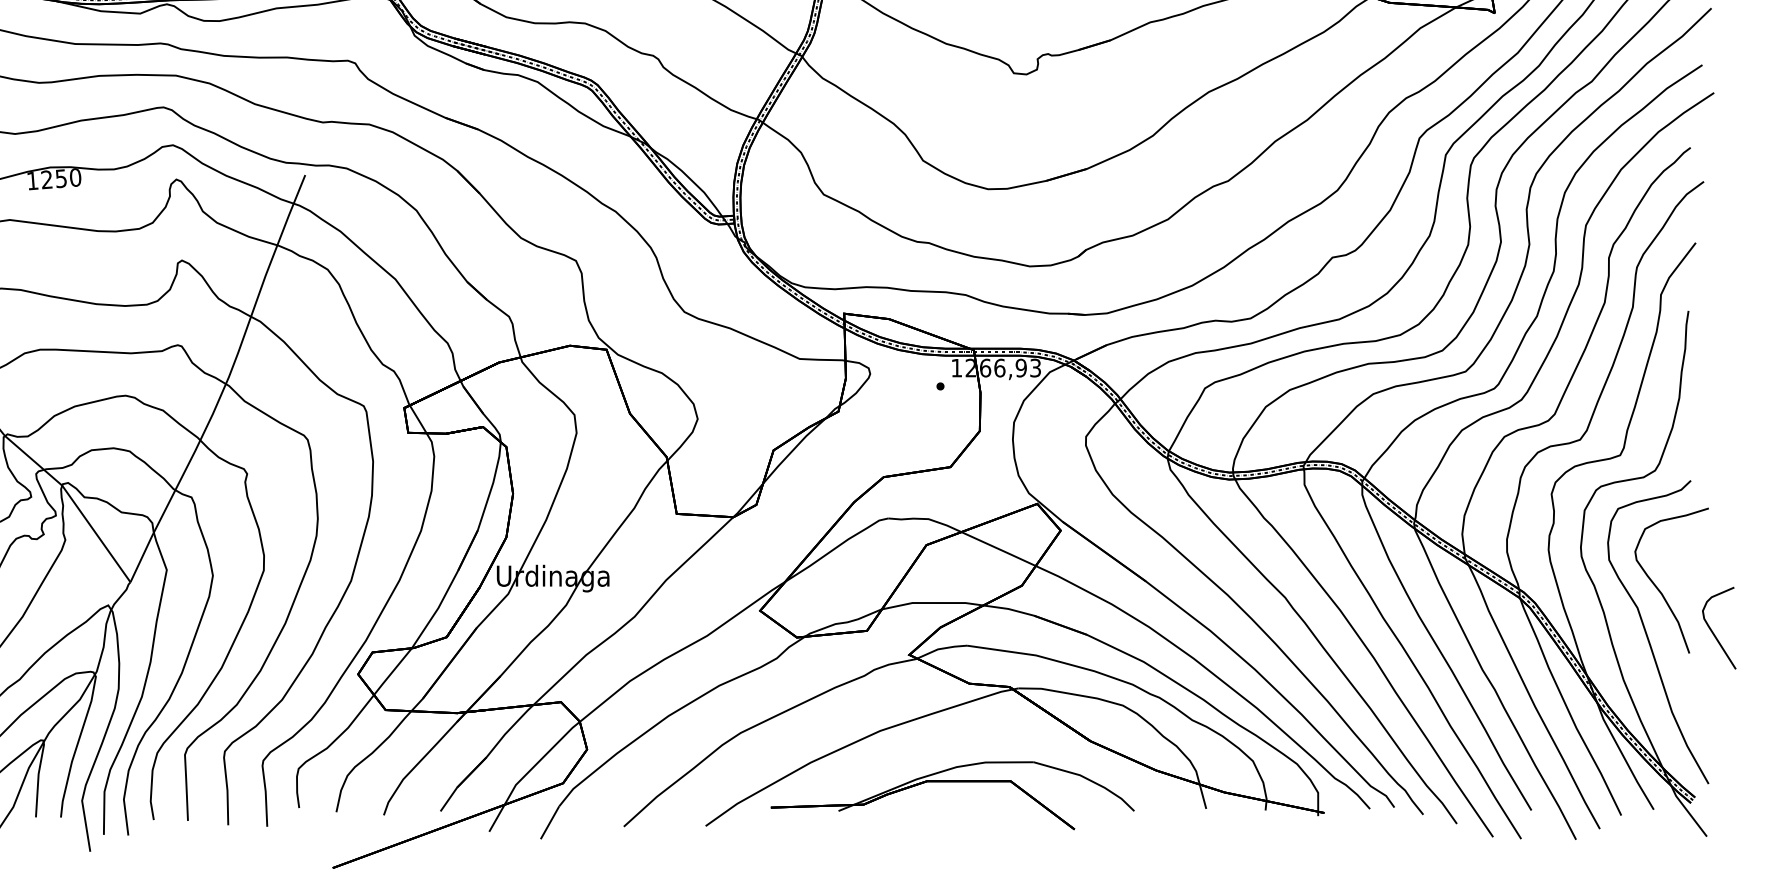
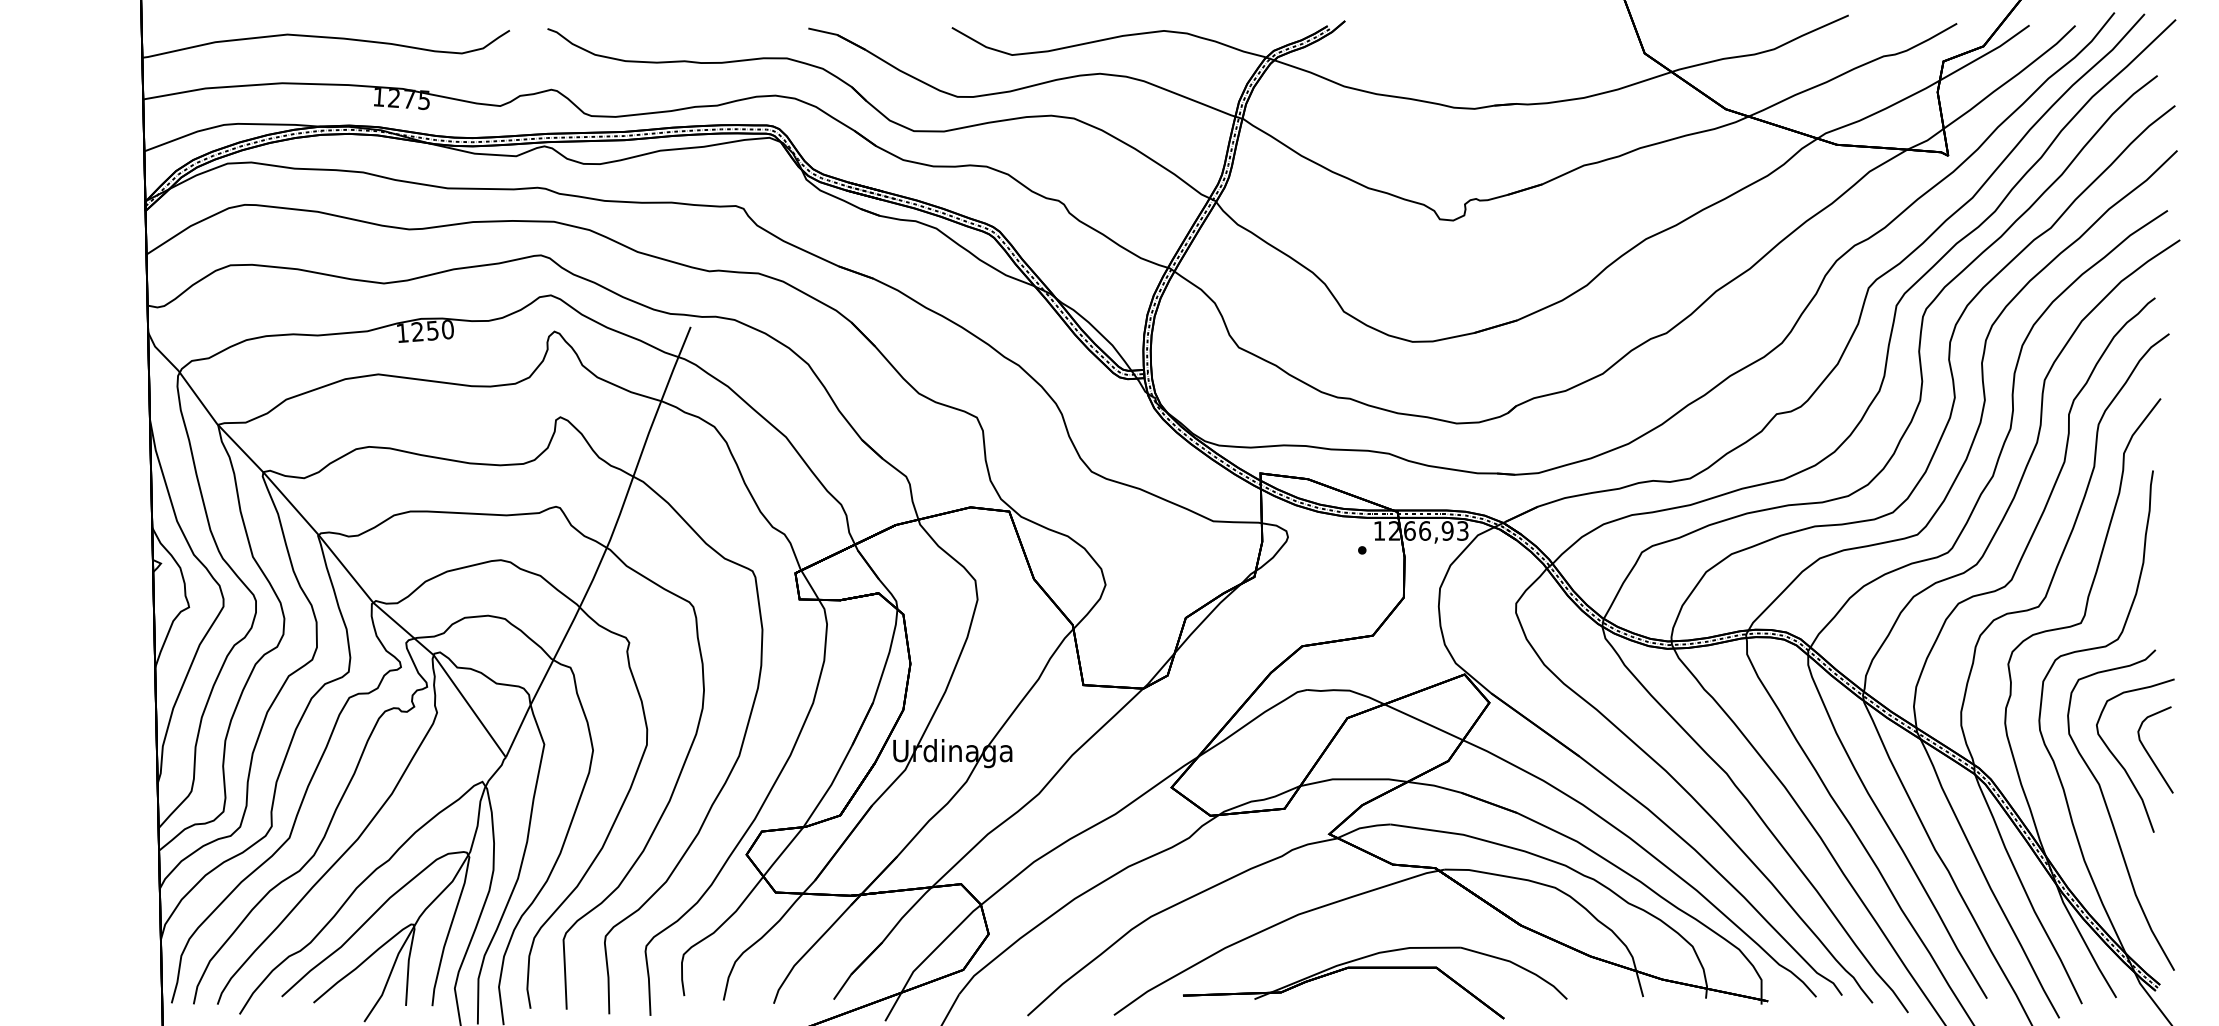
curve: (1712, 630) -> (2148, 752), moved

